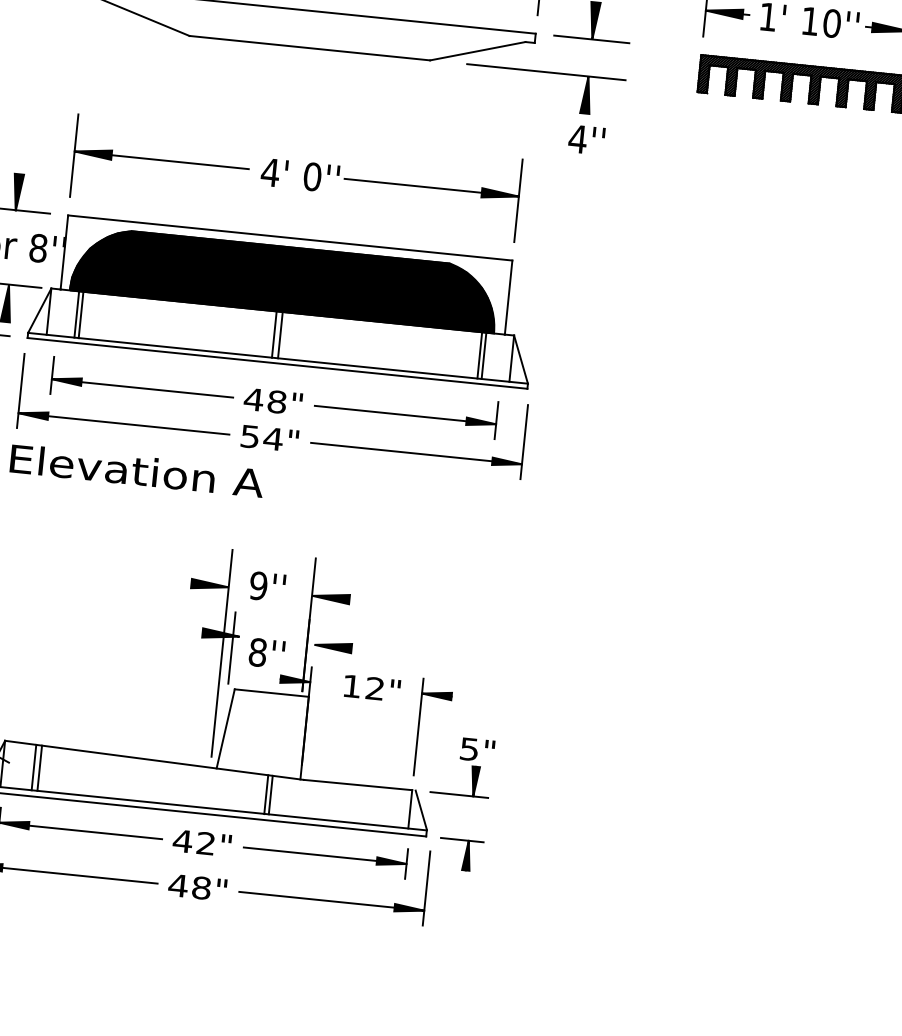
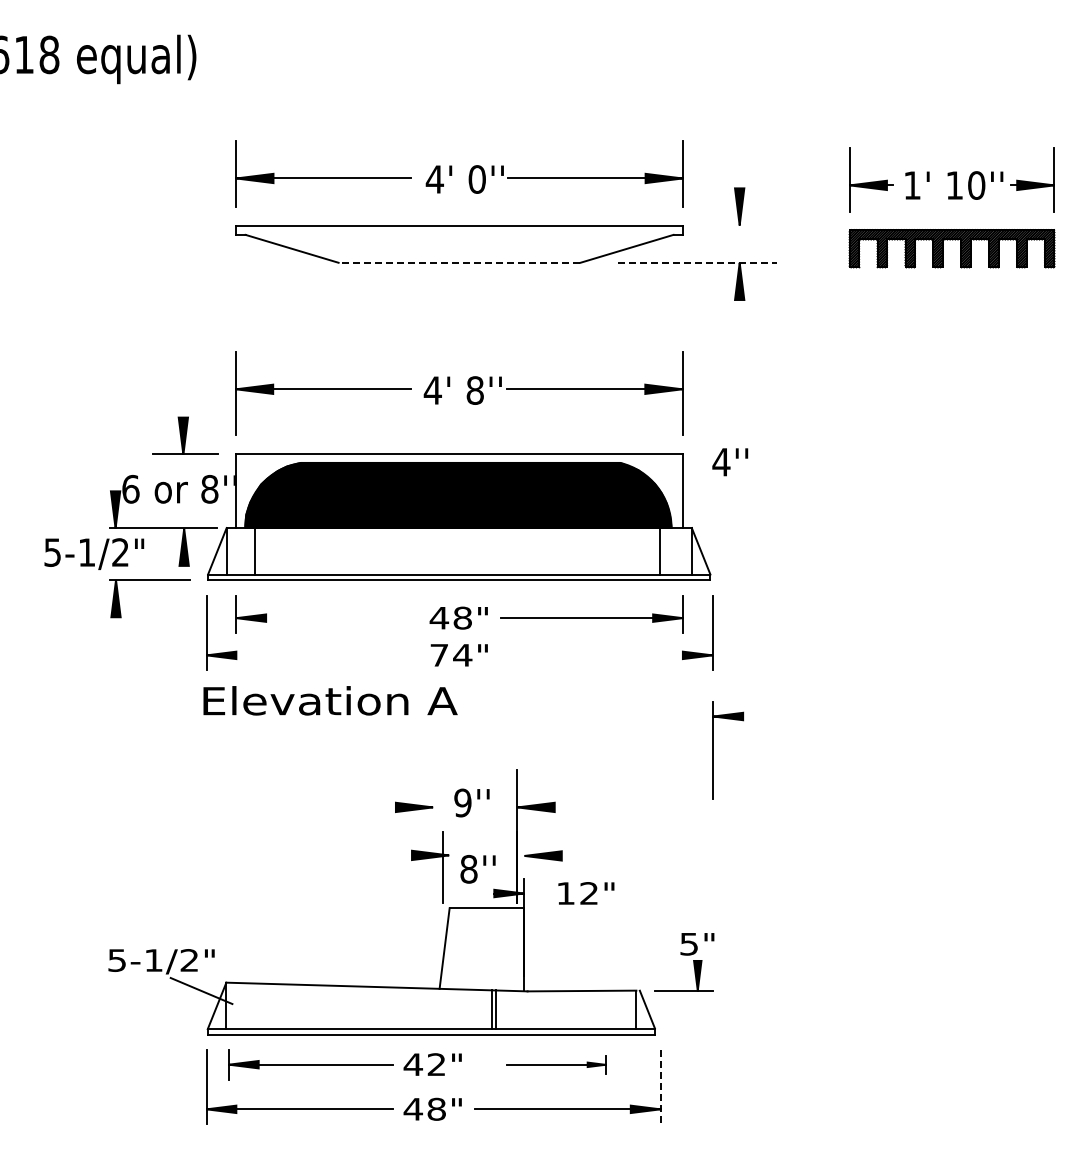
line: (591, 39) -> (738, 225), removed
line: (309, 47) -> (459, 262), solid -> dashed
line: (546, 71) -> (697, 262), solid -> dashed
text: (586, 140) -> (730, 462), moved
text: (311, 176) -> (474, 390), 0'' -> 8''
line: (80, 315) -> (258, 551), removed
line: (274, 334) -> (453, 551), removed
line: (280, 335) -> (459, 551), removed
line: (483, 356) -> (663, 551), removed
line: (142, 388) -> (327, 618), removed
line: (123, 424) -> (312, 655), removed
text: (249, 436) -> (438, 655), 54" -> 74"
line: (416, 453) -> (606, 655), removed
line: (222, 653) -> (433, 873), removed
part: (418, 727) -> (713, 750), moved
line: (33, 767) -> (257, 1006), removed
line: (39, 768) -> (263, 1006), removed
part: (461, 854) -> (691, 1049), removed
part: (325, 855) -> (556, 1064), size x0.6
line: (426, 888) -> (660, 1087), solid -> dashed

